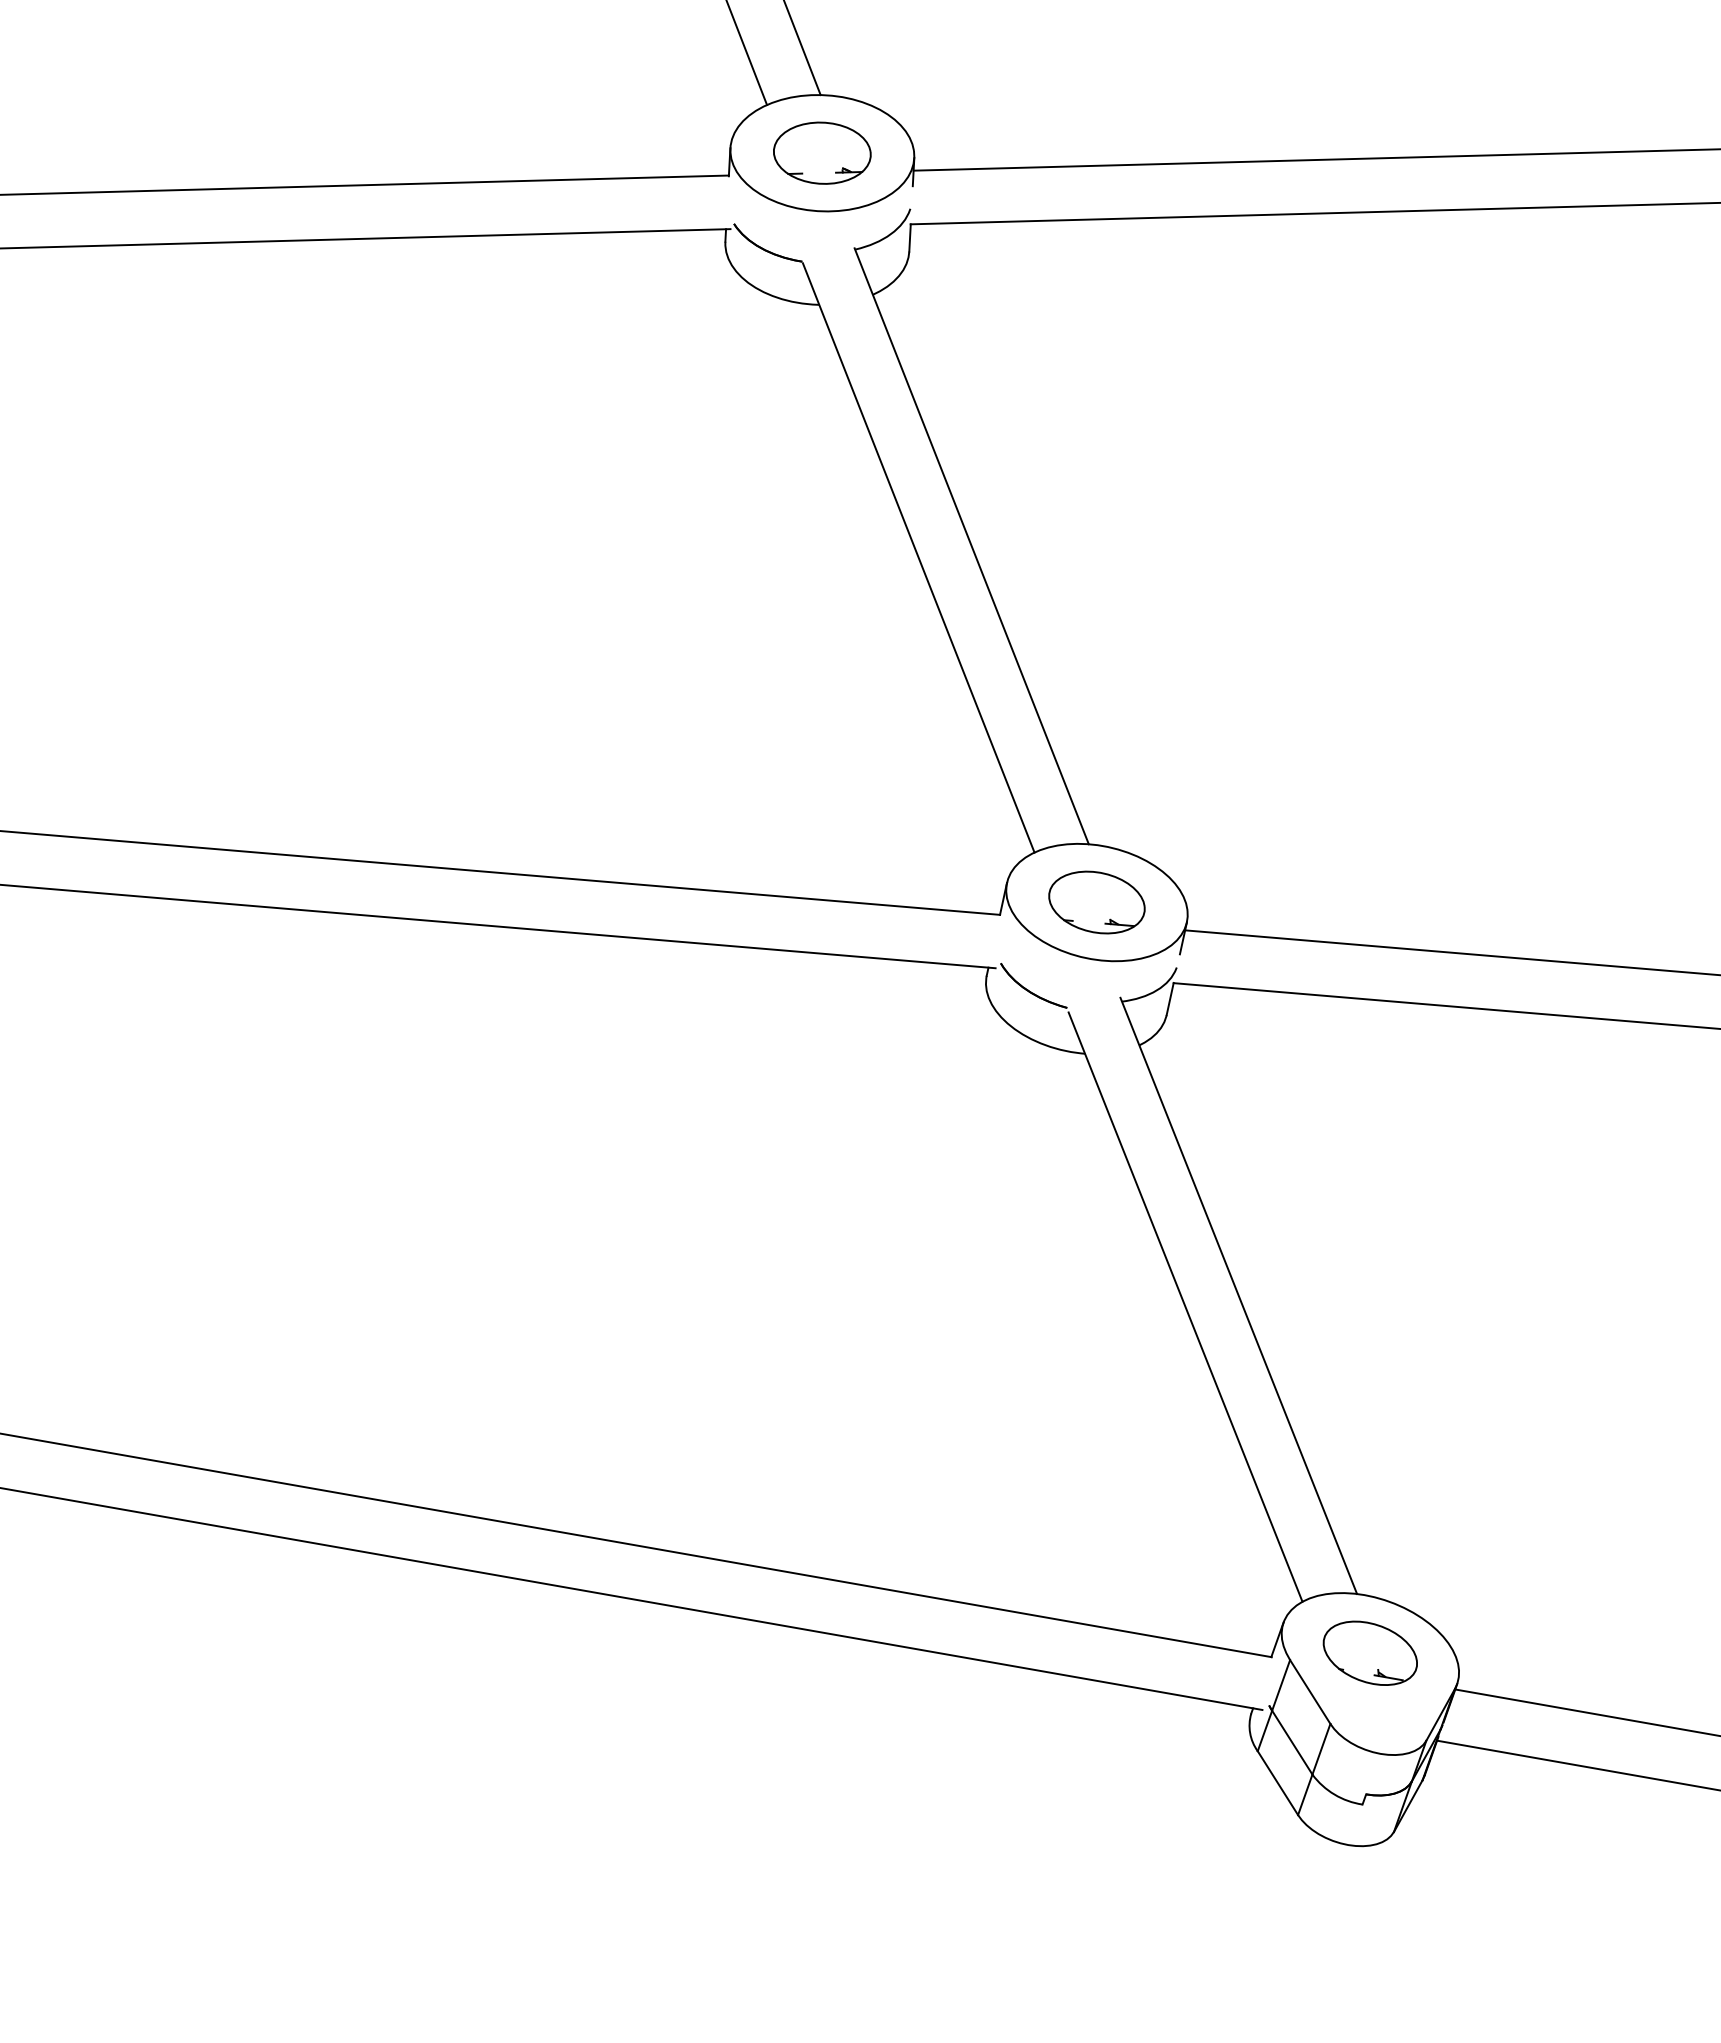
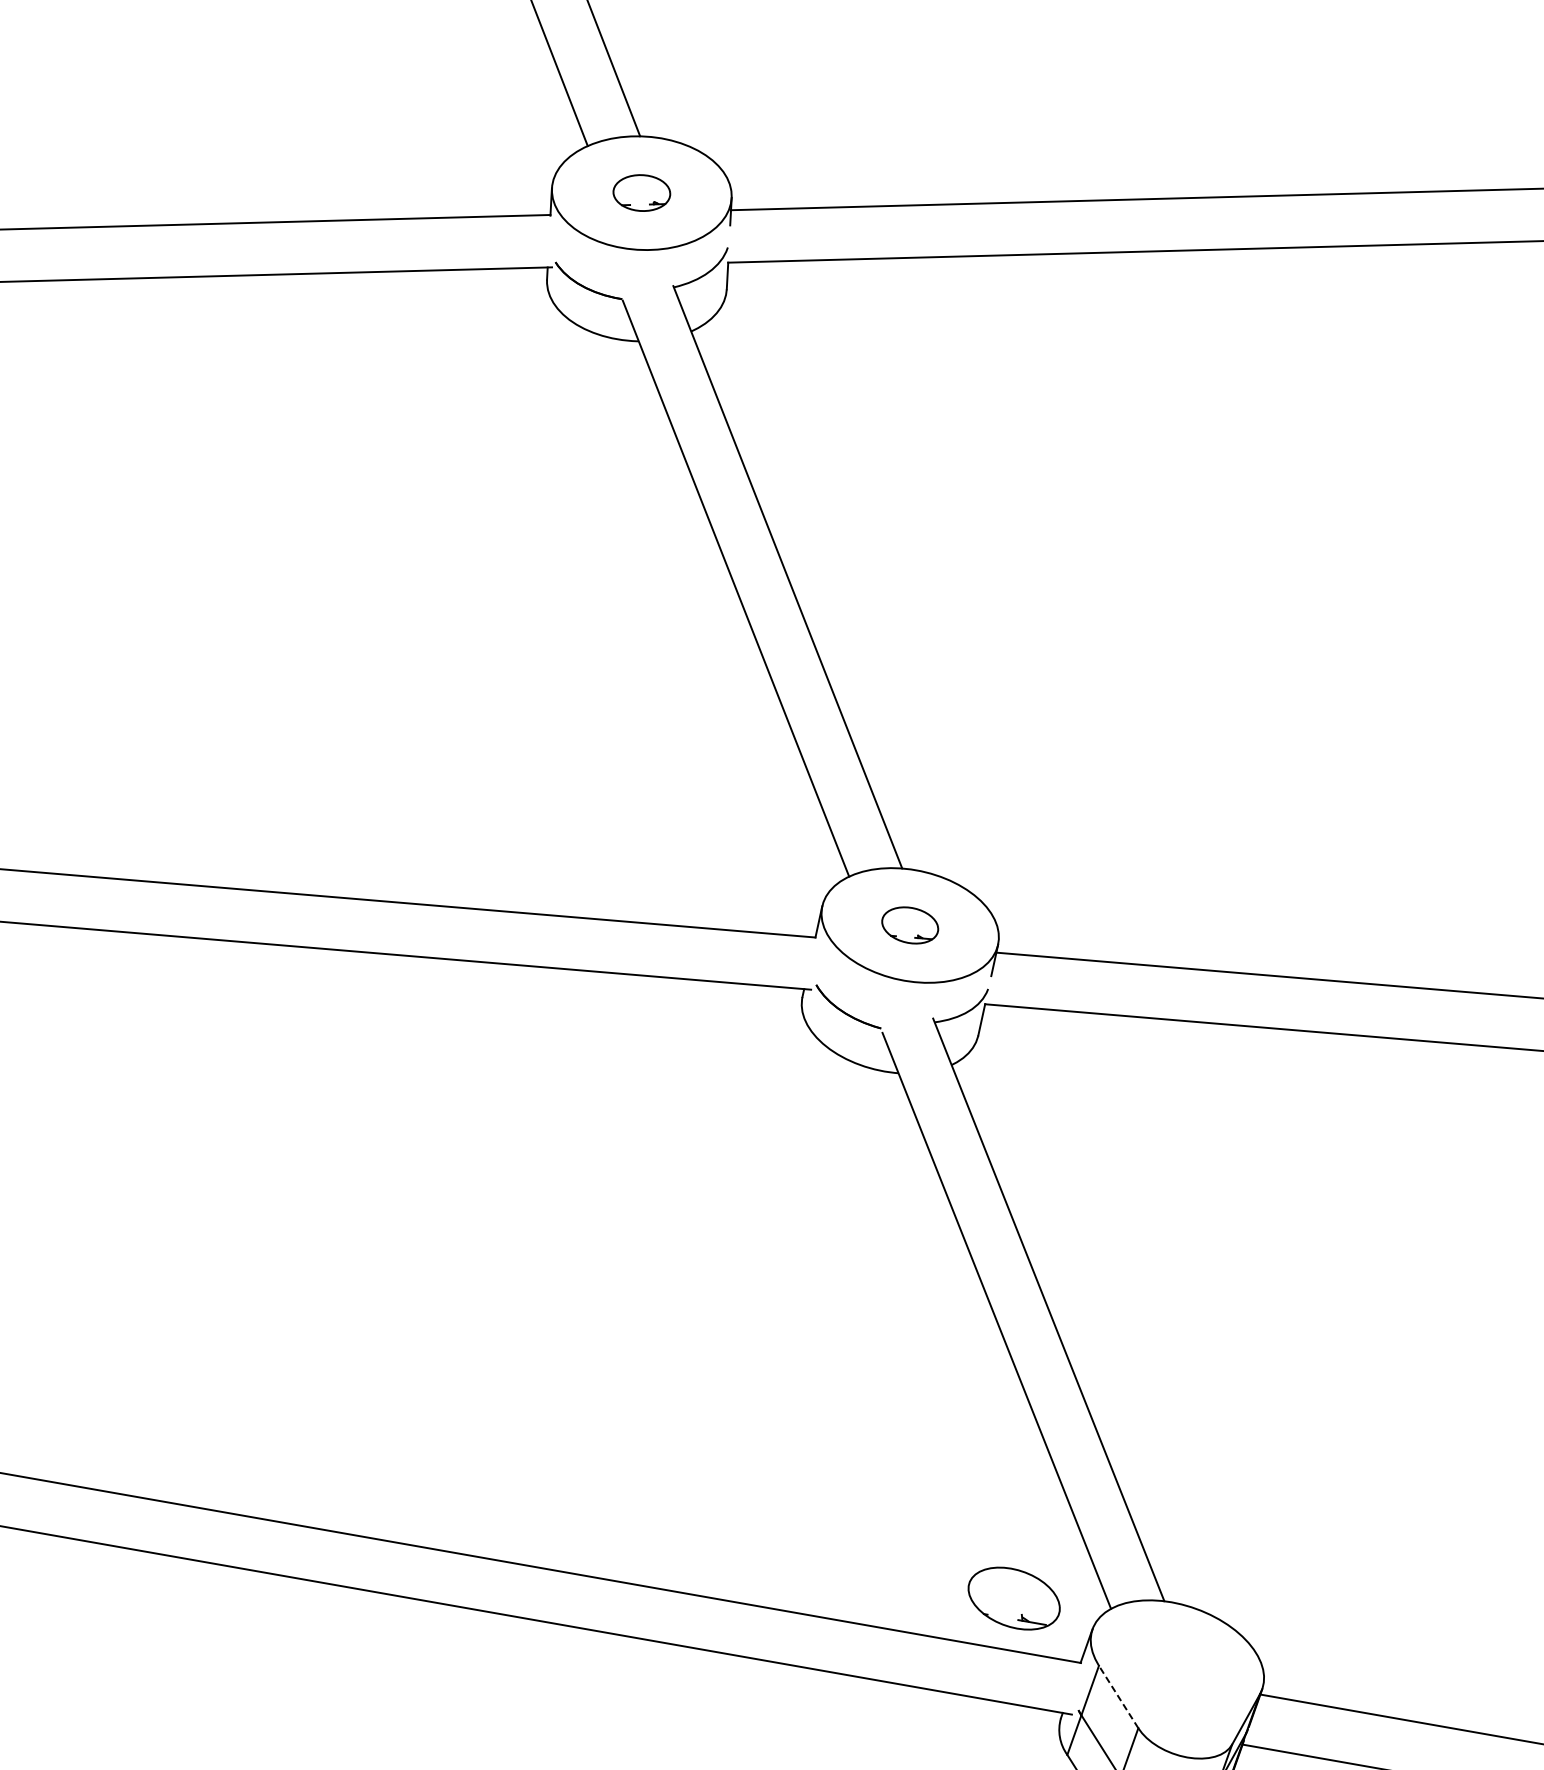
part: (822, 152) -> (641, 192), size x0.6
part: (1096, 902) -> (909, 925), size x0.6
part: (1369, 1652) -> (1013, 1597), moved
line: (1310, 1692) -> (1118, 1697), solid -> dashed

